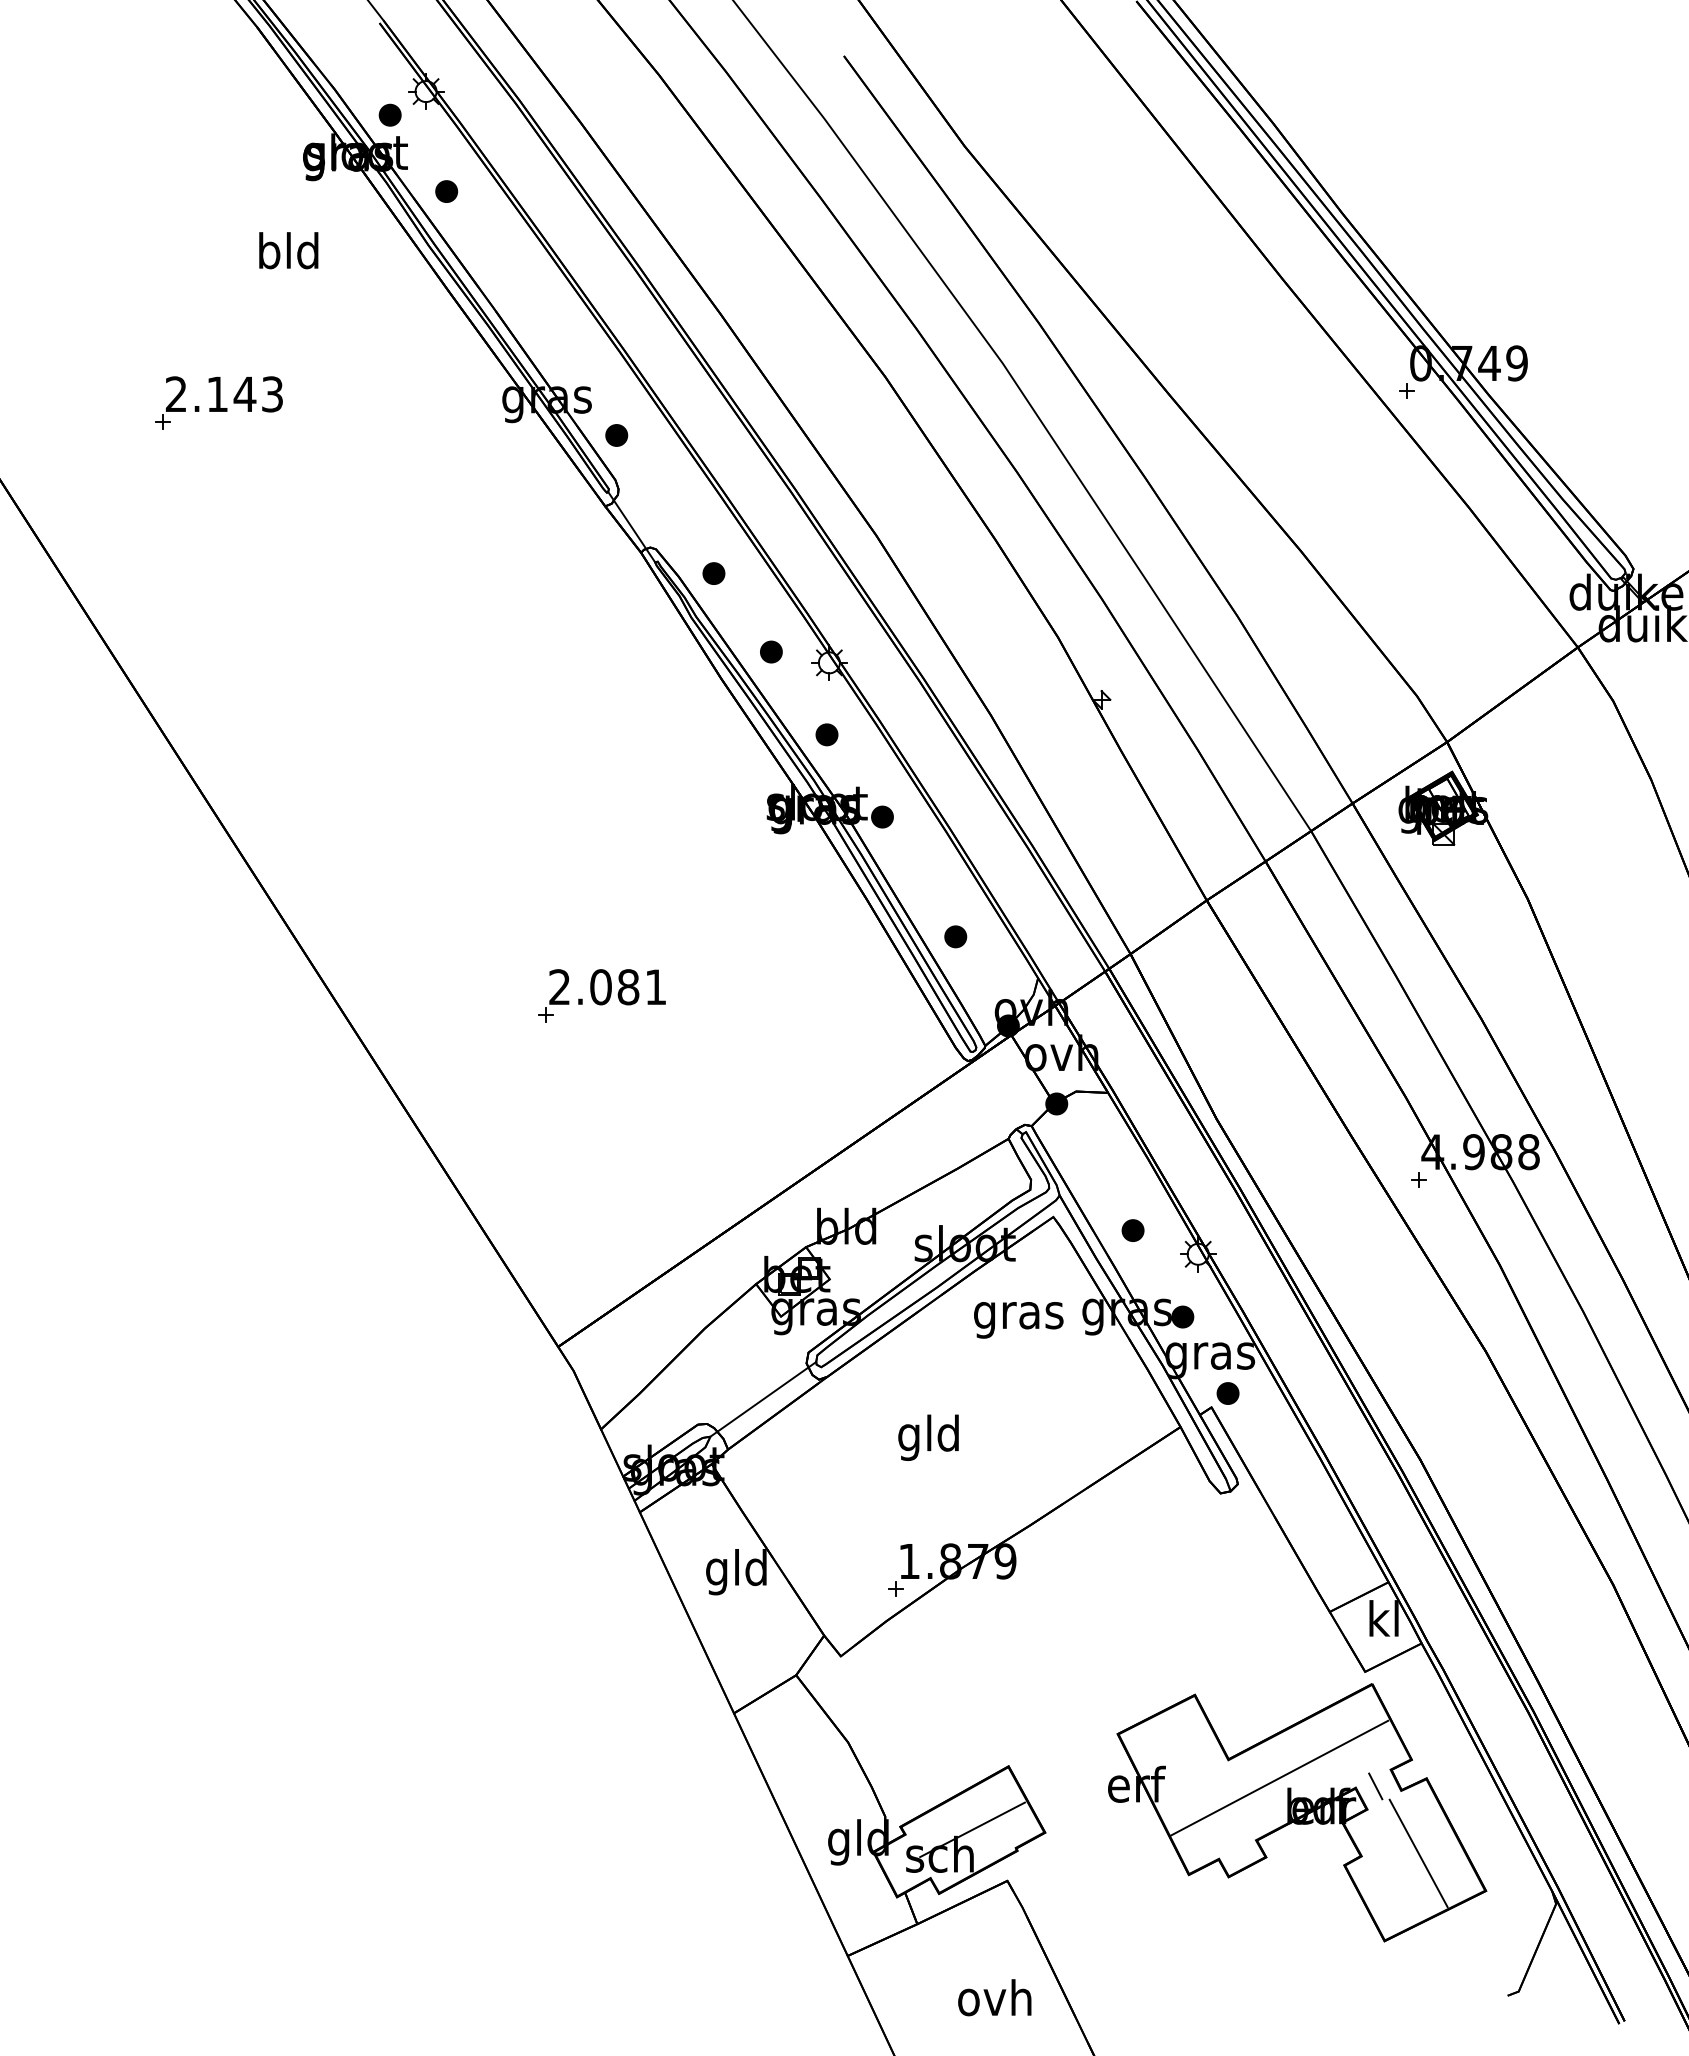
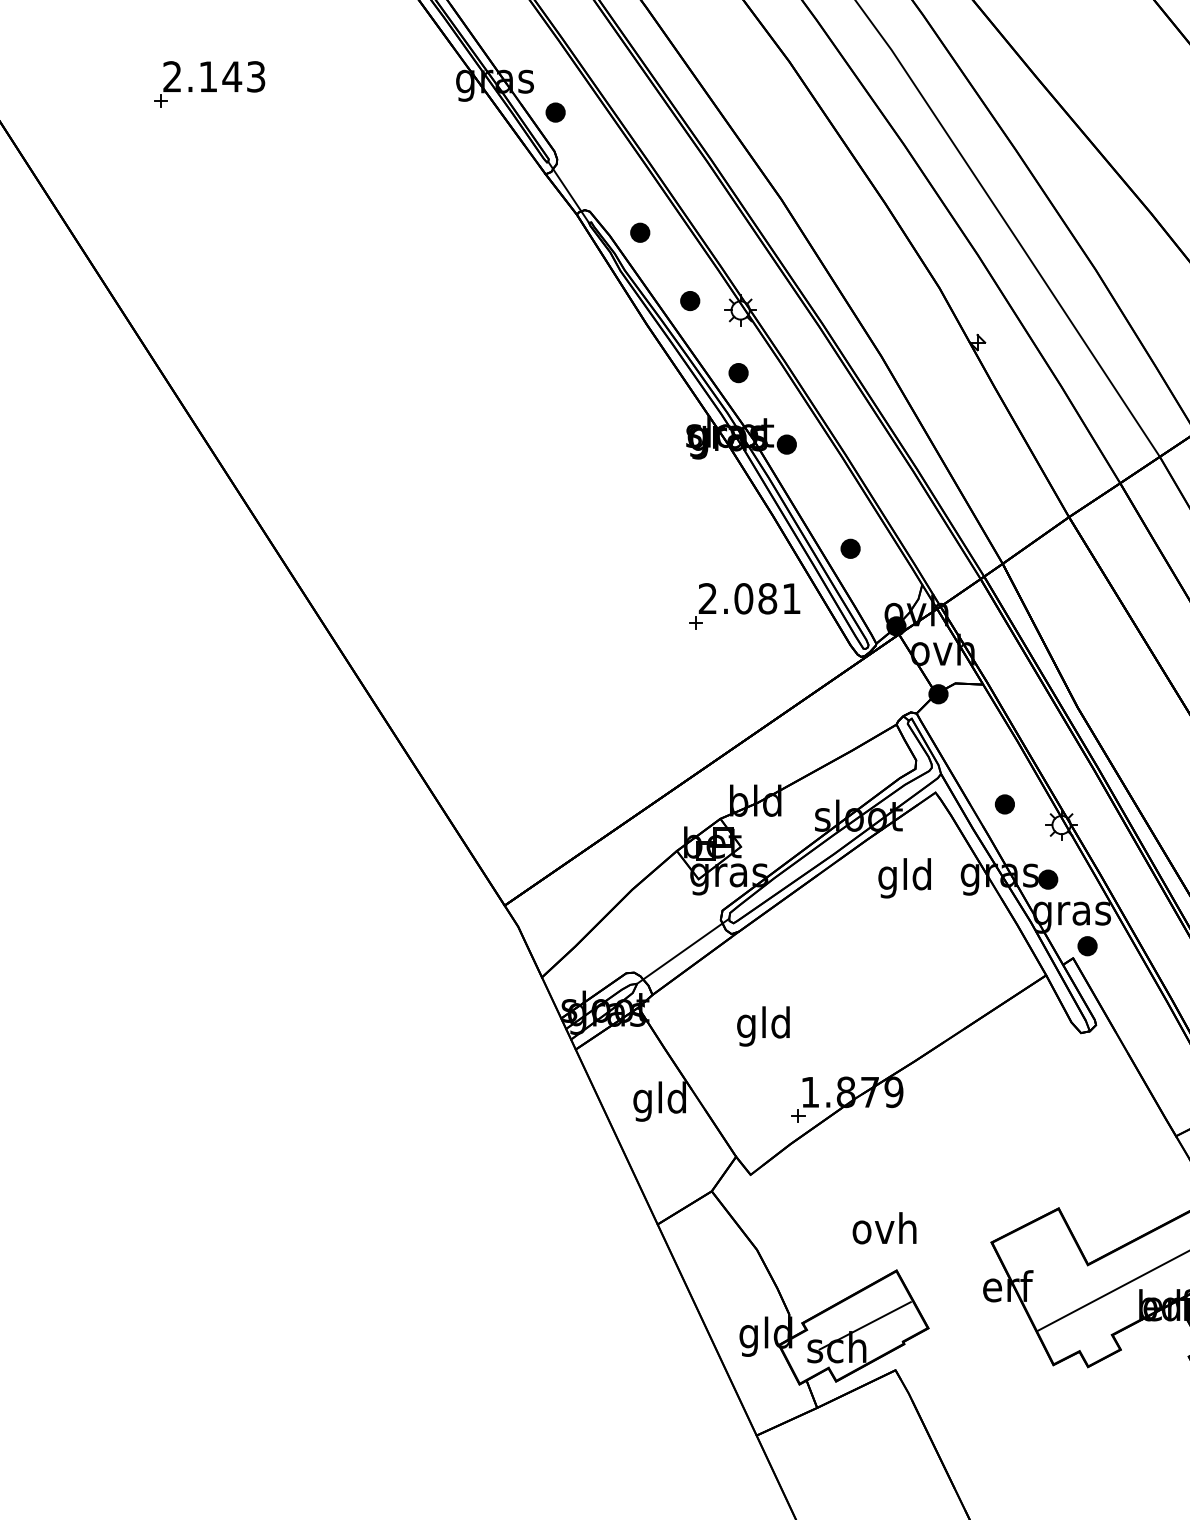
part: (601, 995) -> (744, 605), moved
text: (1018, 1315) -> (905, 878), gras -> gld
text: (928, 1437) -> (763, 1026), moved
text: (994, 1997) -> (884, 1228), moved

